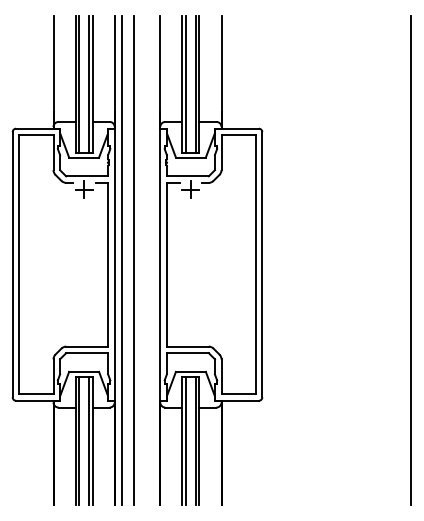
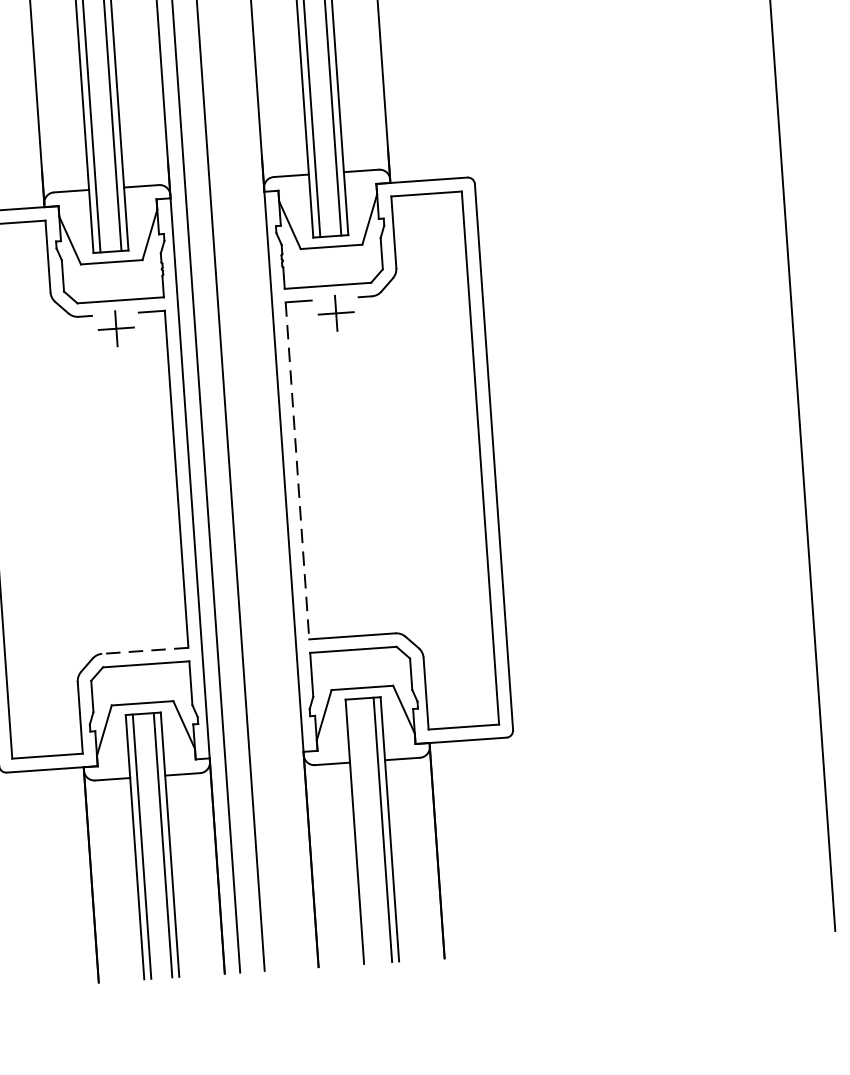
line: (166, 264) -> (296, 470), solid -> dashed
line: (87, 346) -> (145, 650), solid -> dashed
line: (185, 440) -> (361, 829), removed

